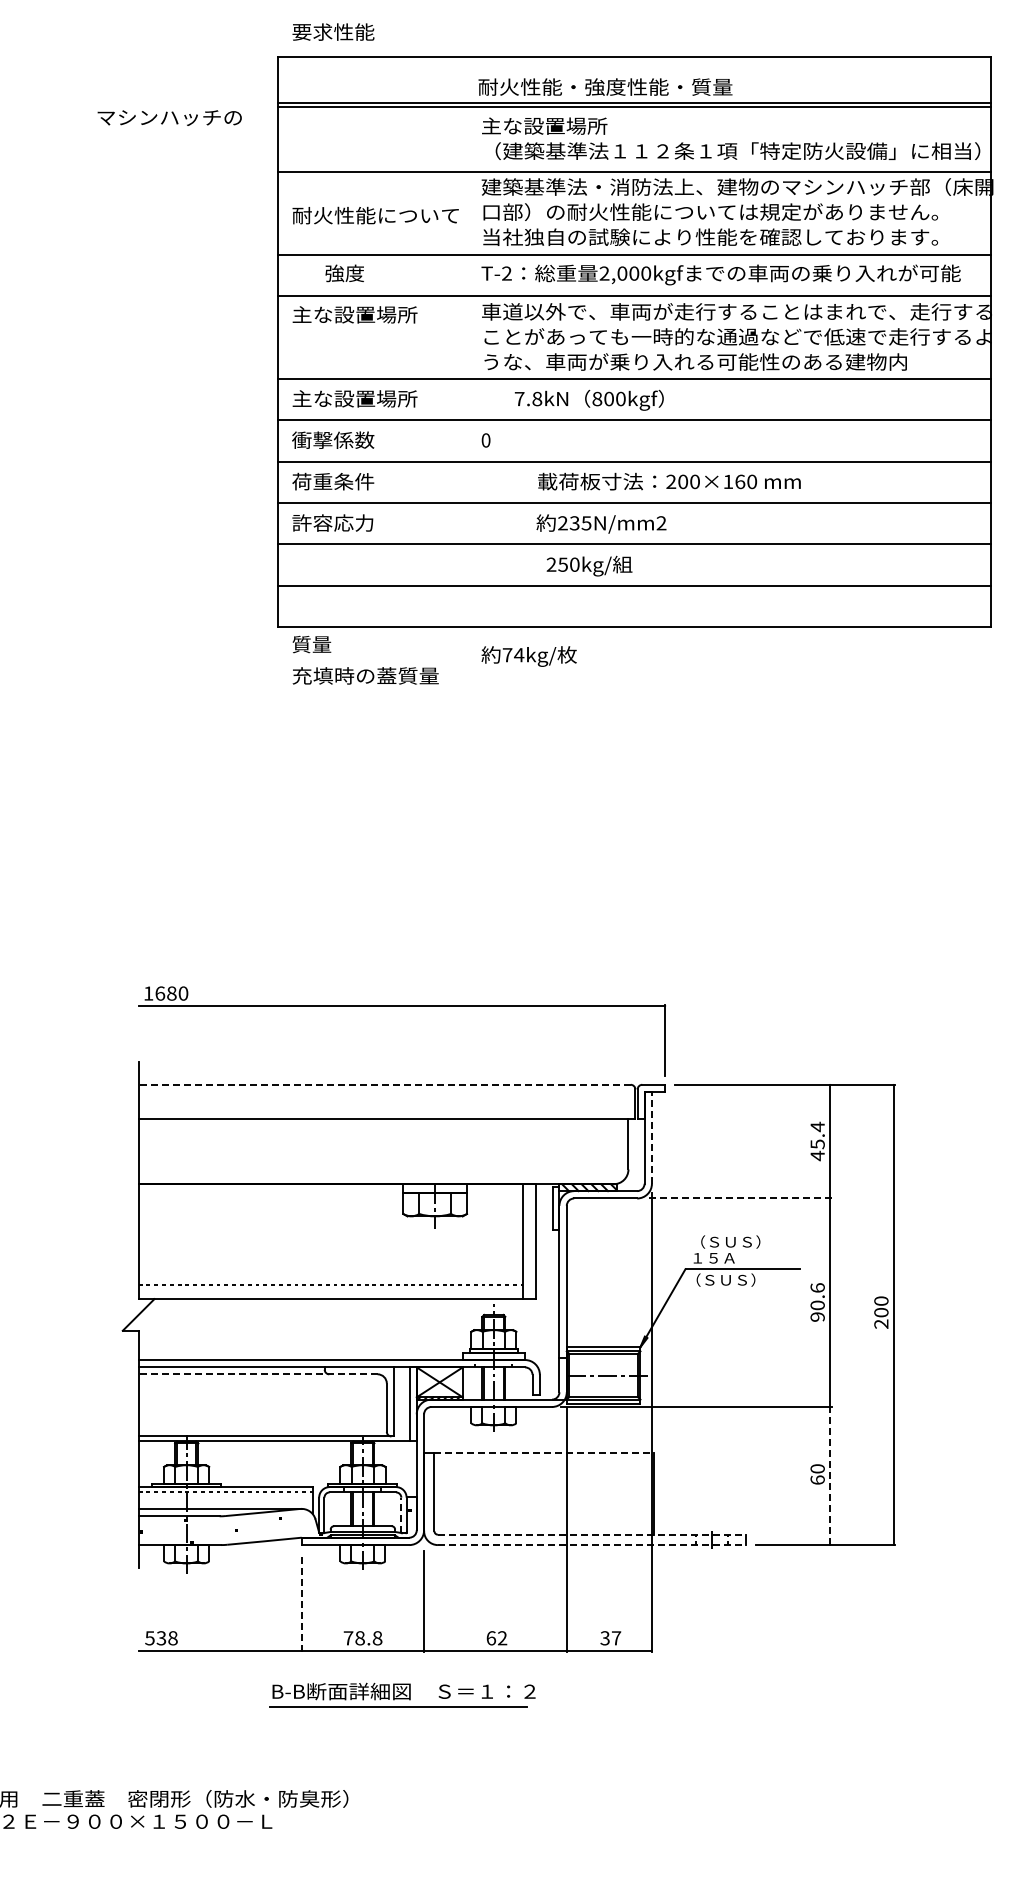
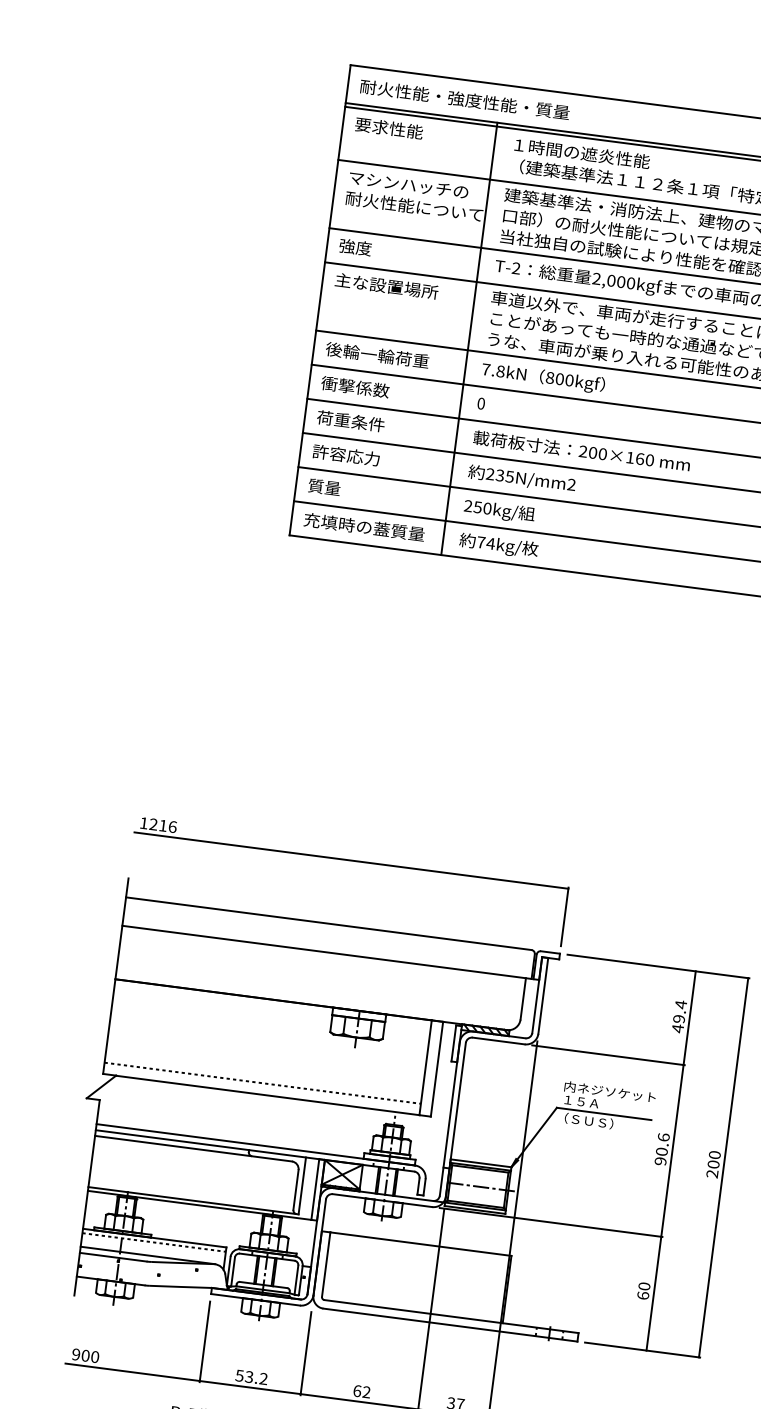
text: (333, 31) -> (389, 127), moved
text: (605, 86) -> (465, 99), moved
text: (169, 117) -> (408, 184), moved
text: (565, 125) -> (580, 152), 主な設置場所 -> １時間の遮炎性能
text: (344, 273) -> (355, 247), moved
line: (461, 364) -> (469, 338), added
text: (354, 398) -> (377, 355), 主な設置場所 -> 後輪一輪荷重
text: (588, 399) -> (542, 377), moved
text: (669, 481) -> (581, 451), moved
text: (601, 523) -> (522, 478), moved
text: (589, 565) -> (499, 510), moved
text: (311, 644) -> (324, 487), moved
text: (528, 656) -> (498, 545), moved
text: (365, 675) -> (364, 526), moved
text: (171, 993) -> (162, 825), 1680 -> 1216
line: (384, 1084) -> (328, 923), dashed -> solid
line: (651, 1137) -> (542, 995), dashed -> solid
text: (817, 1144) -> (678, 1019), 45.4 -> 49.4
line: (738, 1198) -> (608, 1055), dashed -> solid
text: (746, 1241) -> (610, 1091), （ＳＵＳ） -> 内ネジソケット
line: (257, 1374) -> (192, 1148), dashed -> solid
line: (544, 1453) -> (420, 1244), dashed -> solid
line: (830, 1475) -> (654, 1293), dashed -> solid
line: (401, 1514) -> (296, 1279), dashed -> solid
line: (592, 1534) -> (451, 1316), dashed -> solid
line: (592, 1545) -> (450, 1325), dashed -> solid
line: (301, 1603) -> (204, 1342), dashed -> solid
text: (161, 1638) -> (85, 1355), 538 -> 900
text: (362, 1638) -> (251, 1377), 78.8 -> 53.2

